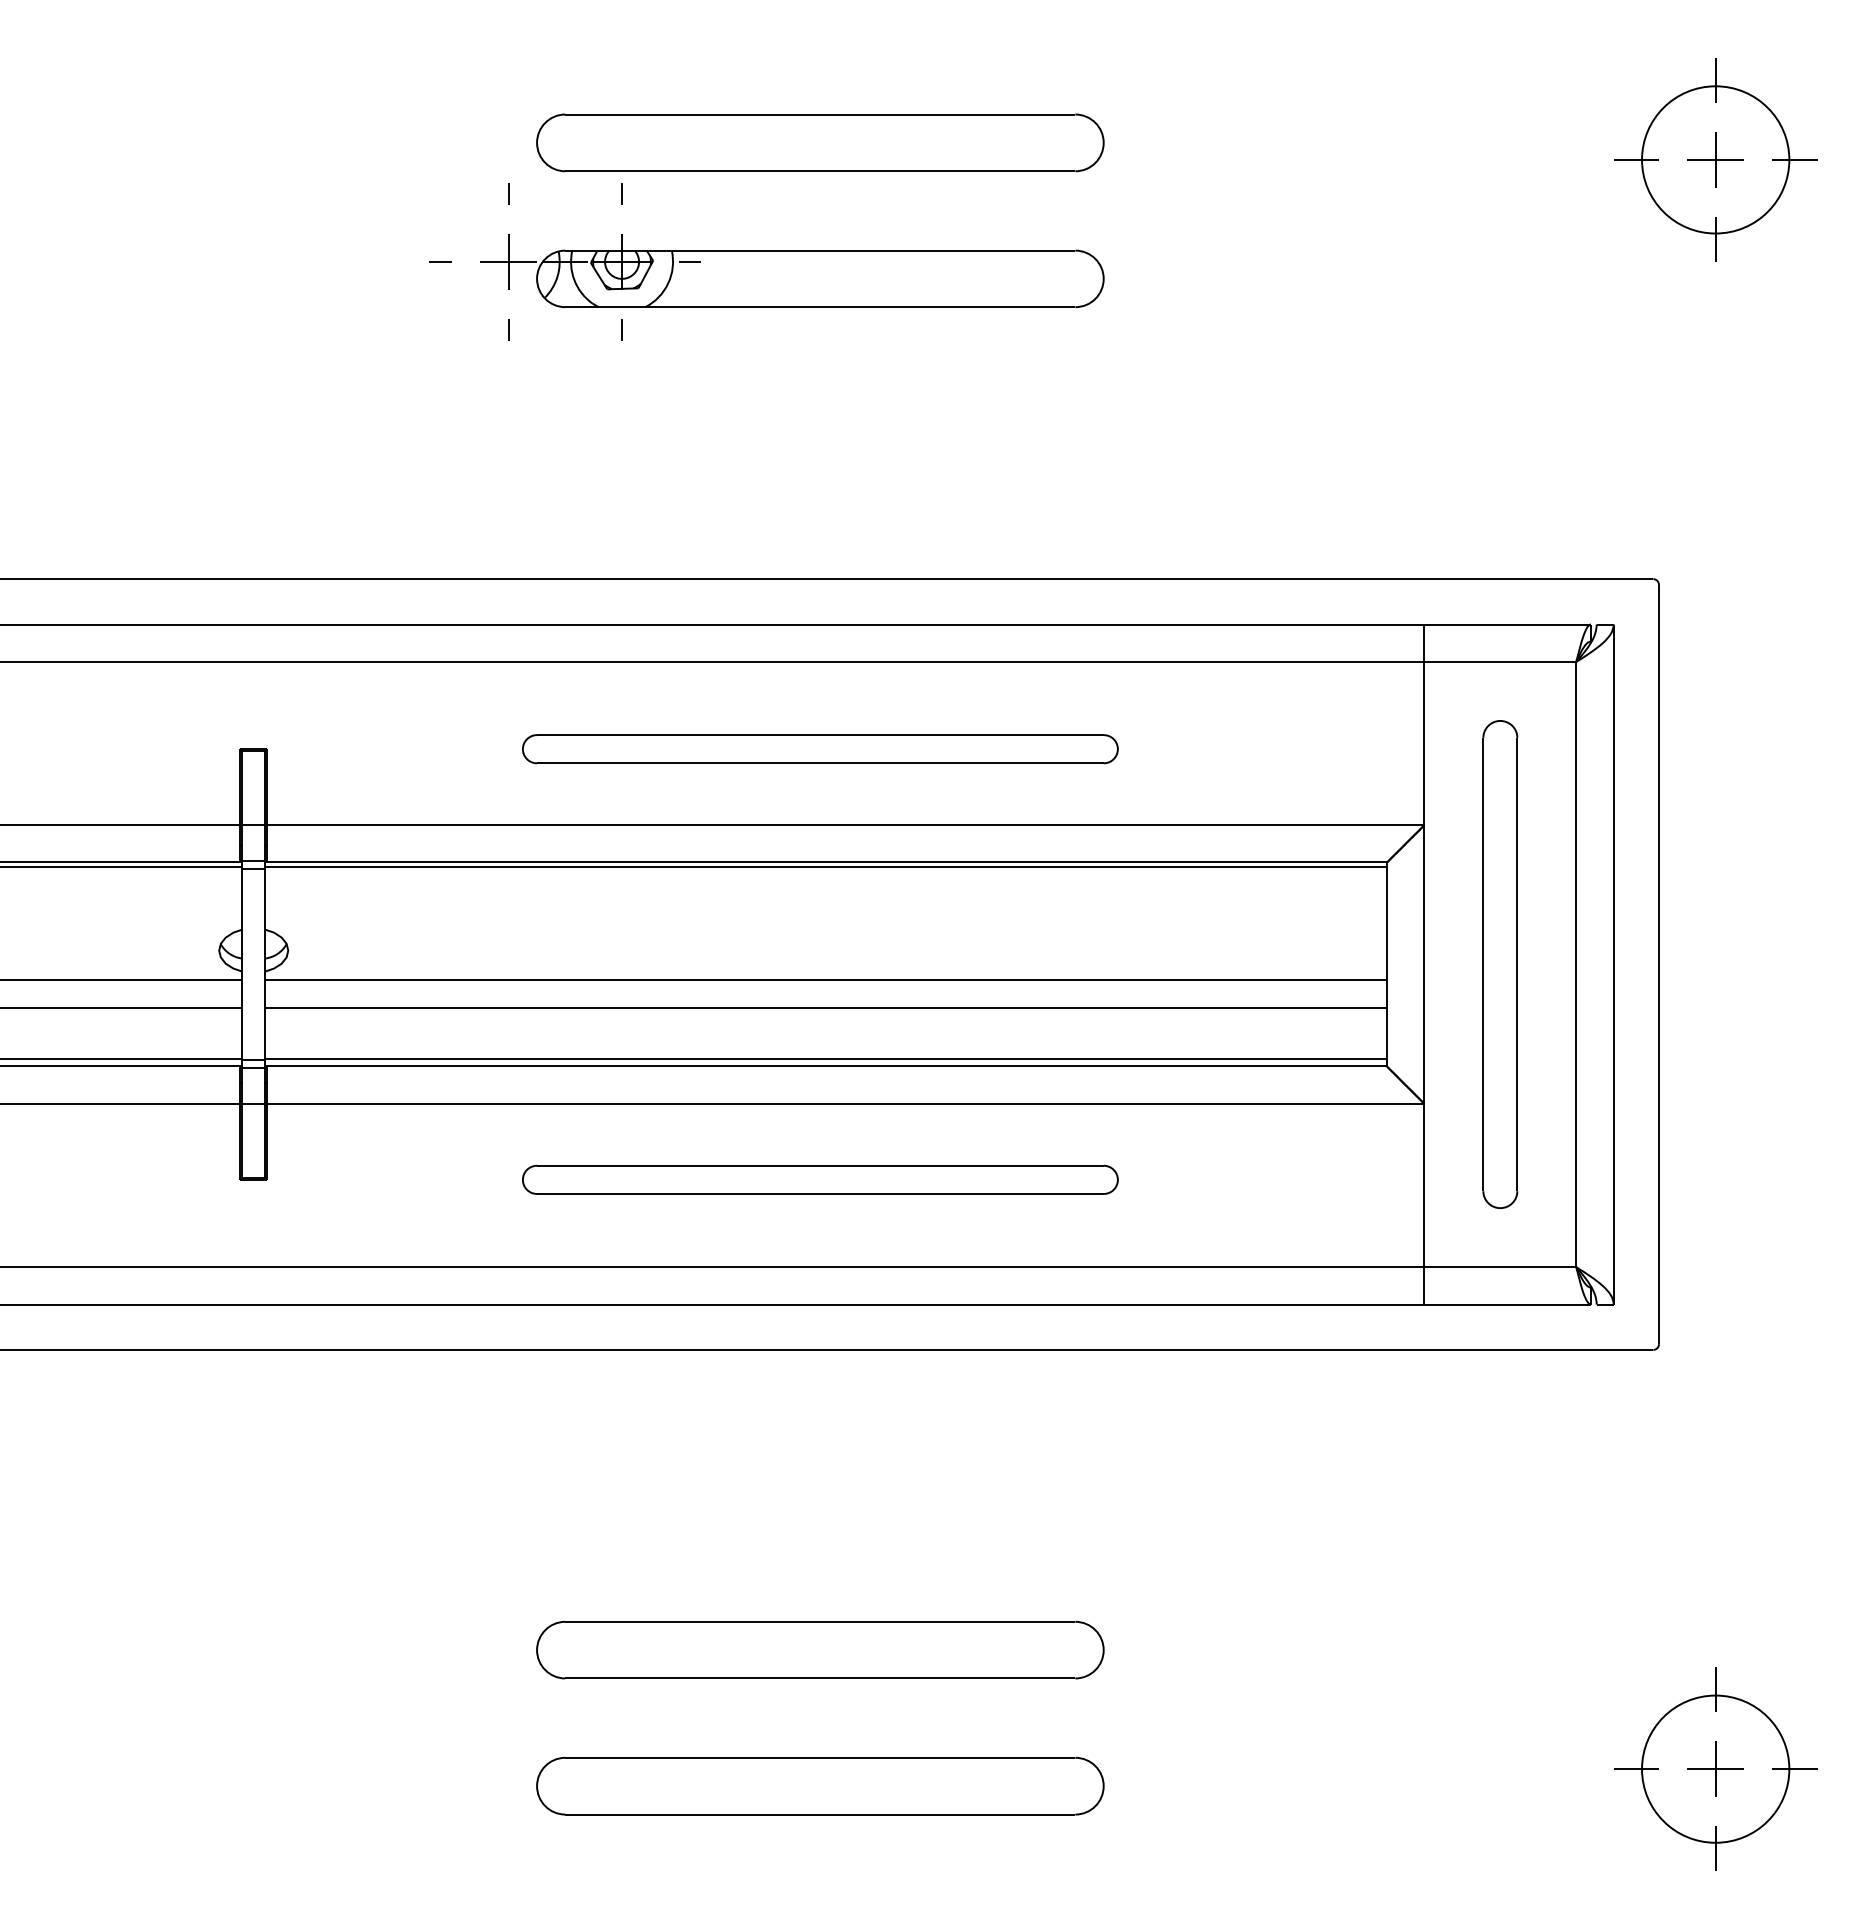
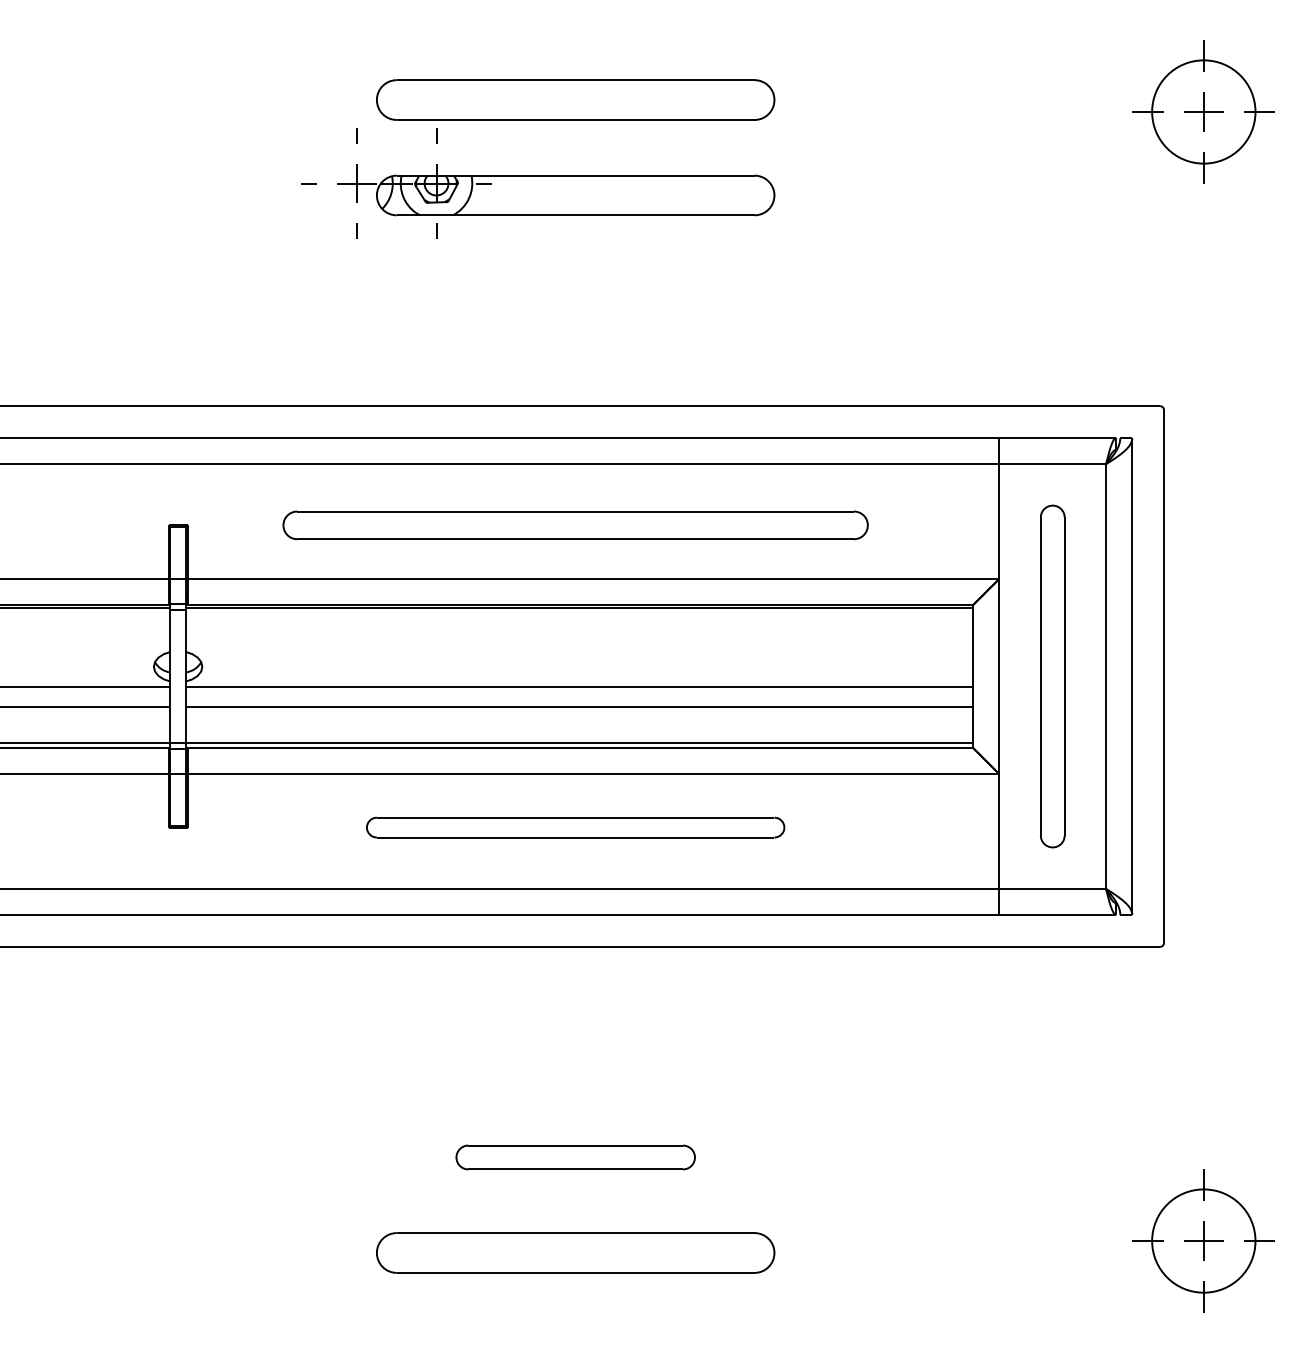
part: (820, 749) -> (575, 525), size x1.4
part: (820, 1649) -> (575, 1157), size x0.6

